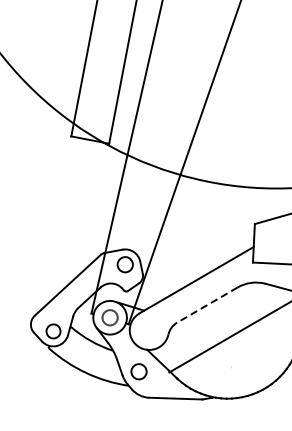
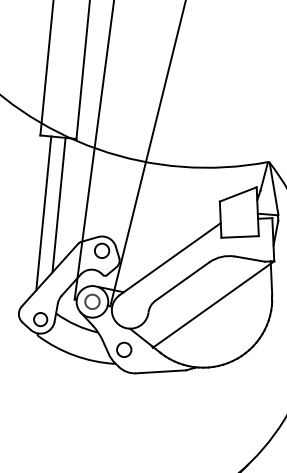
line: (83, 211) -> (58, 204), added
line: (66, 219) -> (43, 213), added
line: (207, 305) -> (182, 281), dashed -> solid

